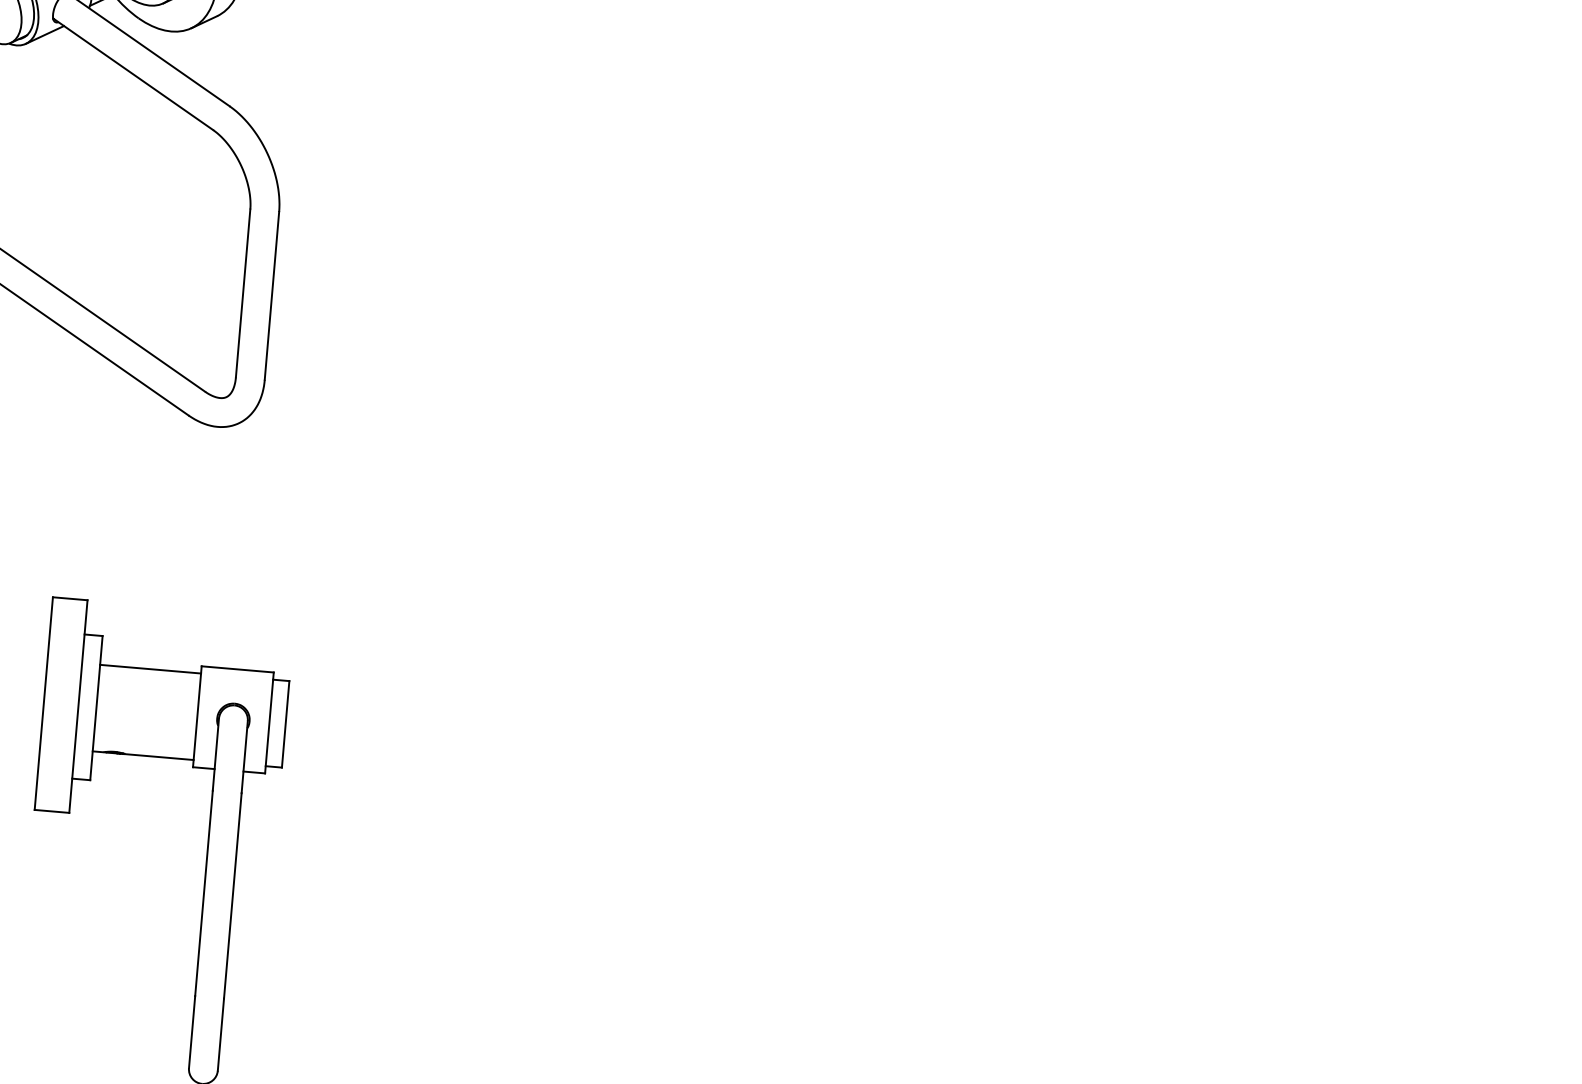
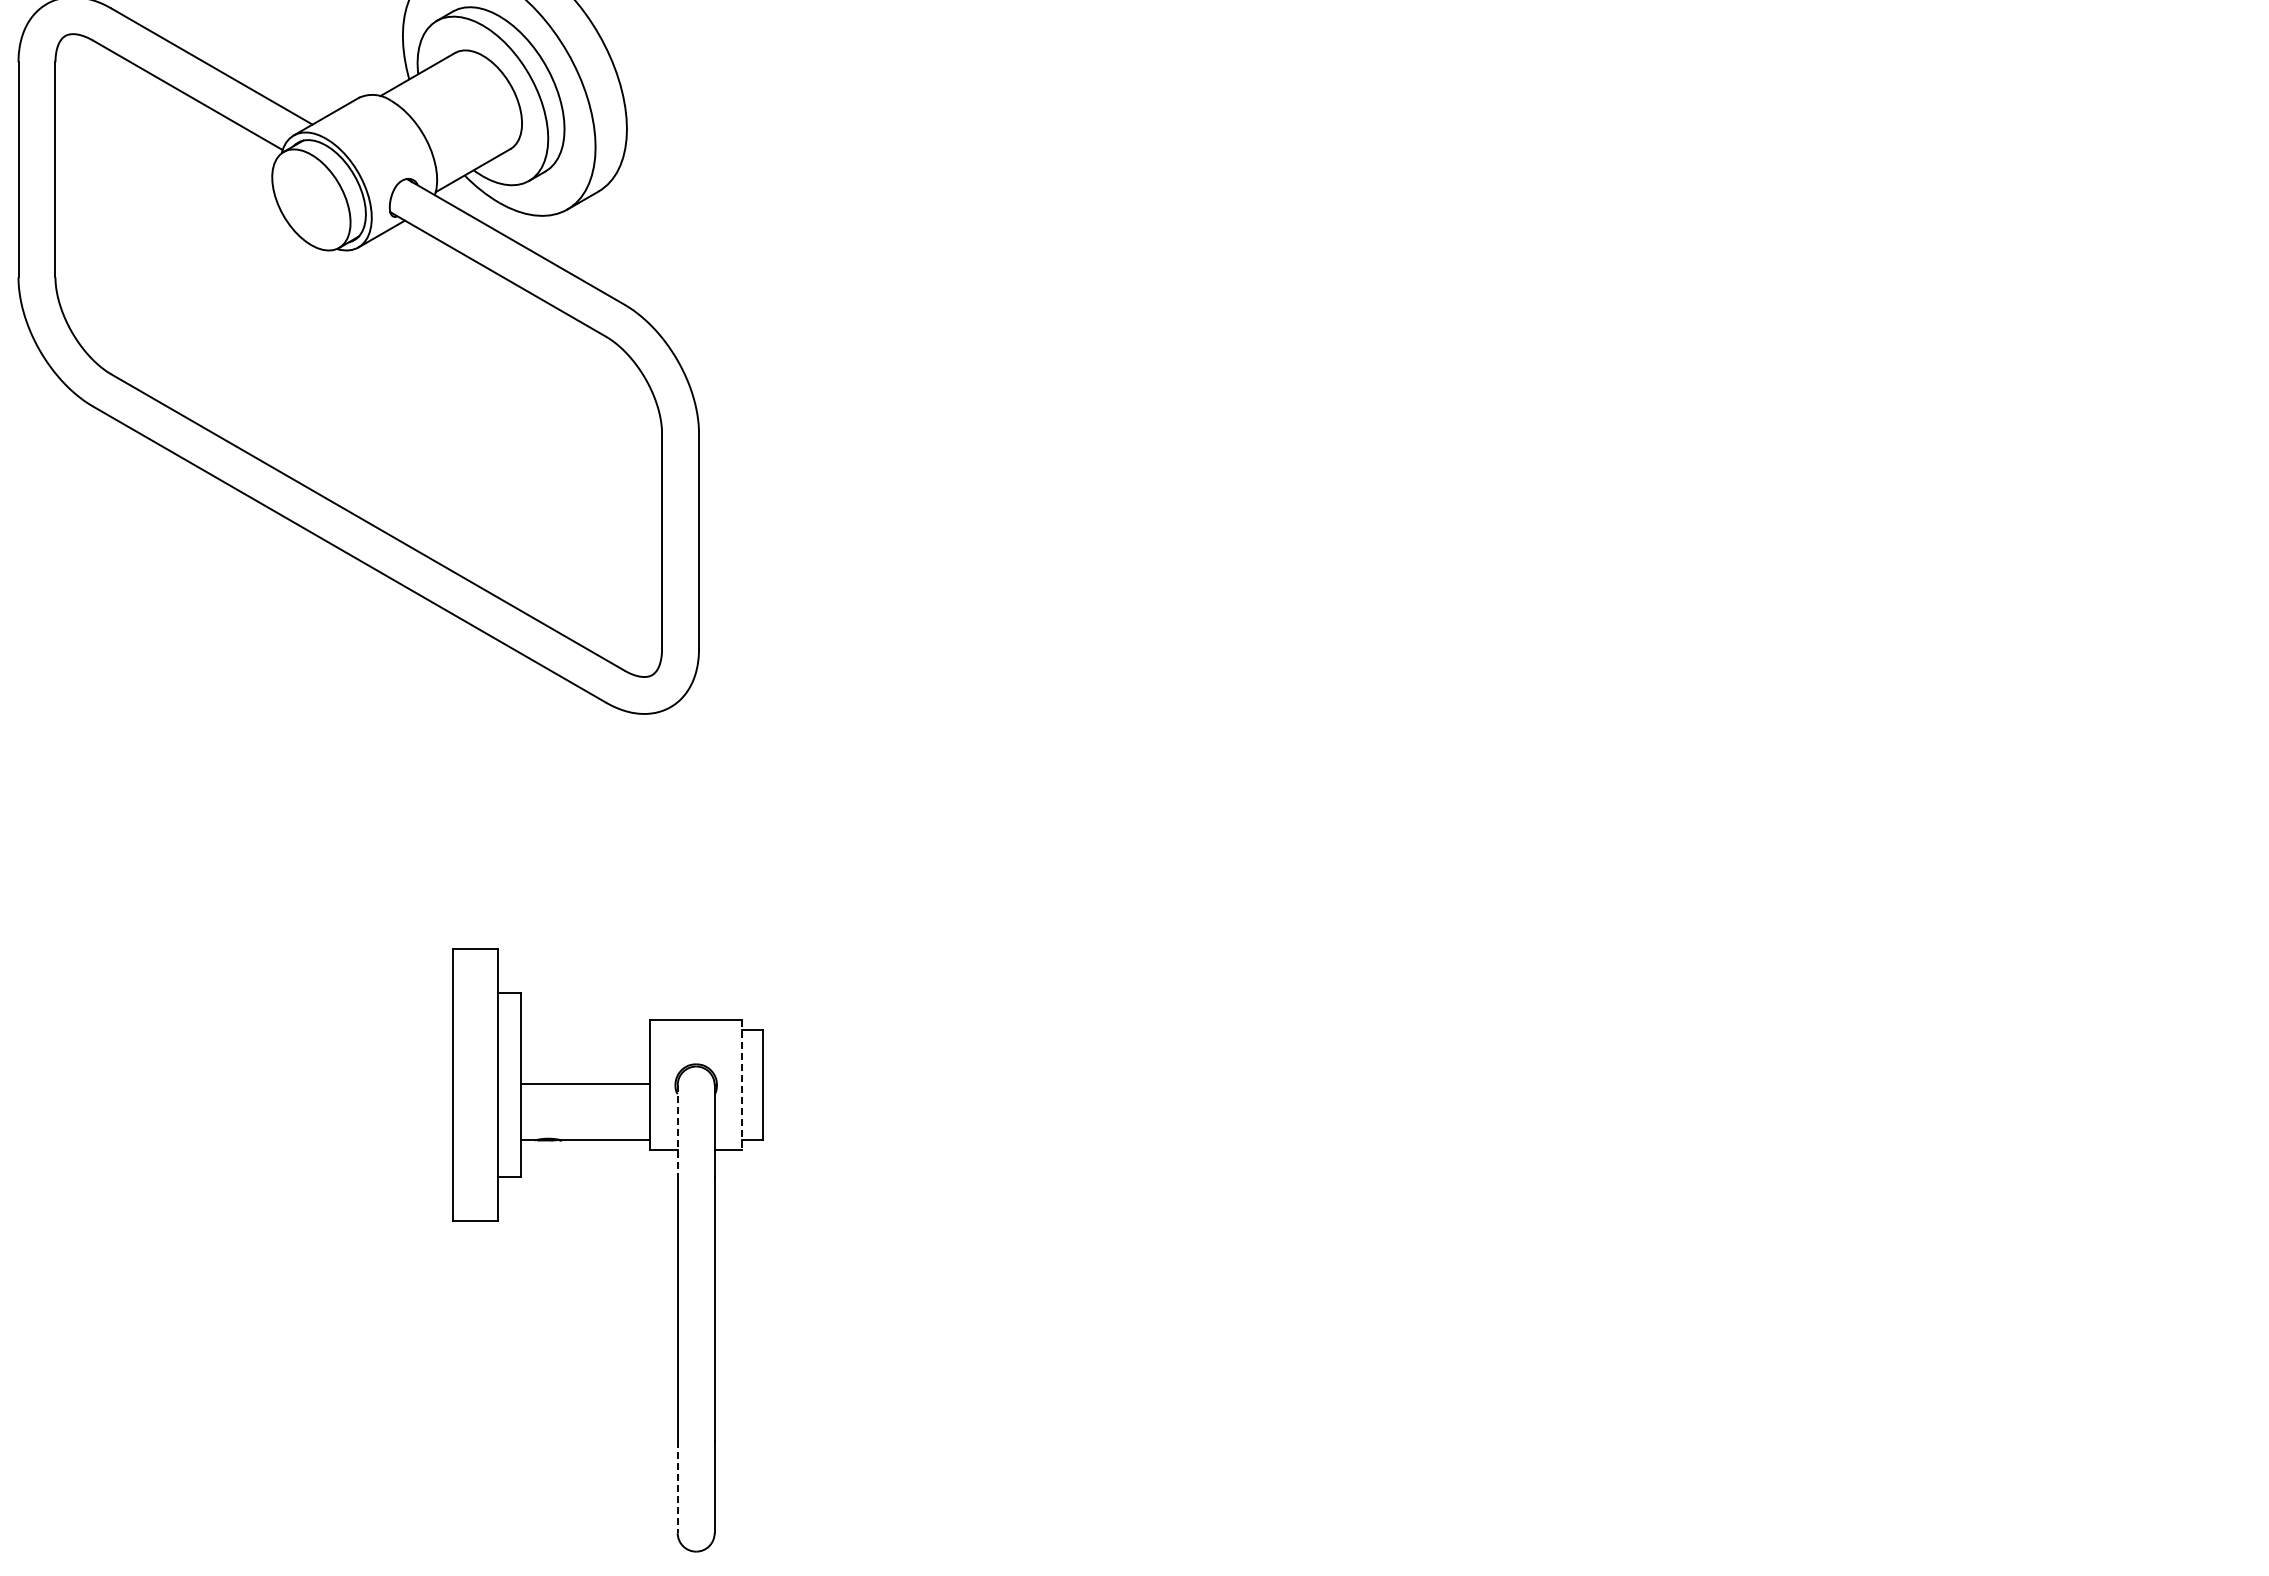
line: (150, 669) -> (585, 1083), moved
line: (269, 723) -> (742, 1085), solid -> dashed
line: (215, 754) -> (677, 1131), solid -> dashed
line: (191, 1032) -> (677, 1487), solid -> dashed

